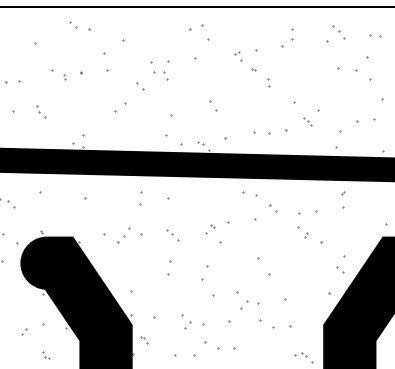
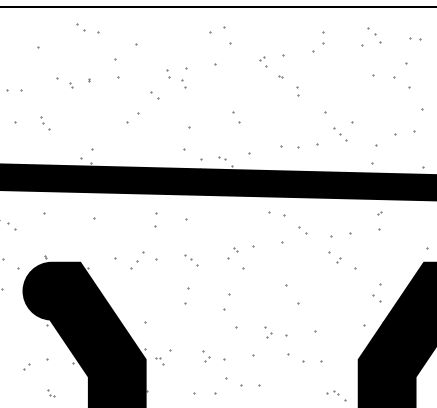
part: (152, 66) -> (168, 73), size x0.62
part: (307, 121) -> (340, 134), size x1.67
part: (242, 300) -> (268, 332), size x0.62
part: (186, 322) -> (206, 356), size x0.71
part: (144, 340) -> (159, 361), moved

